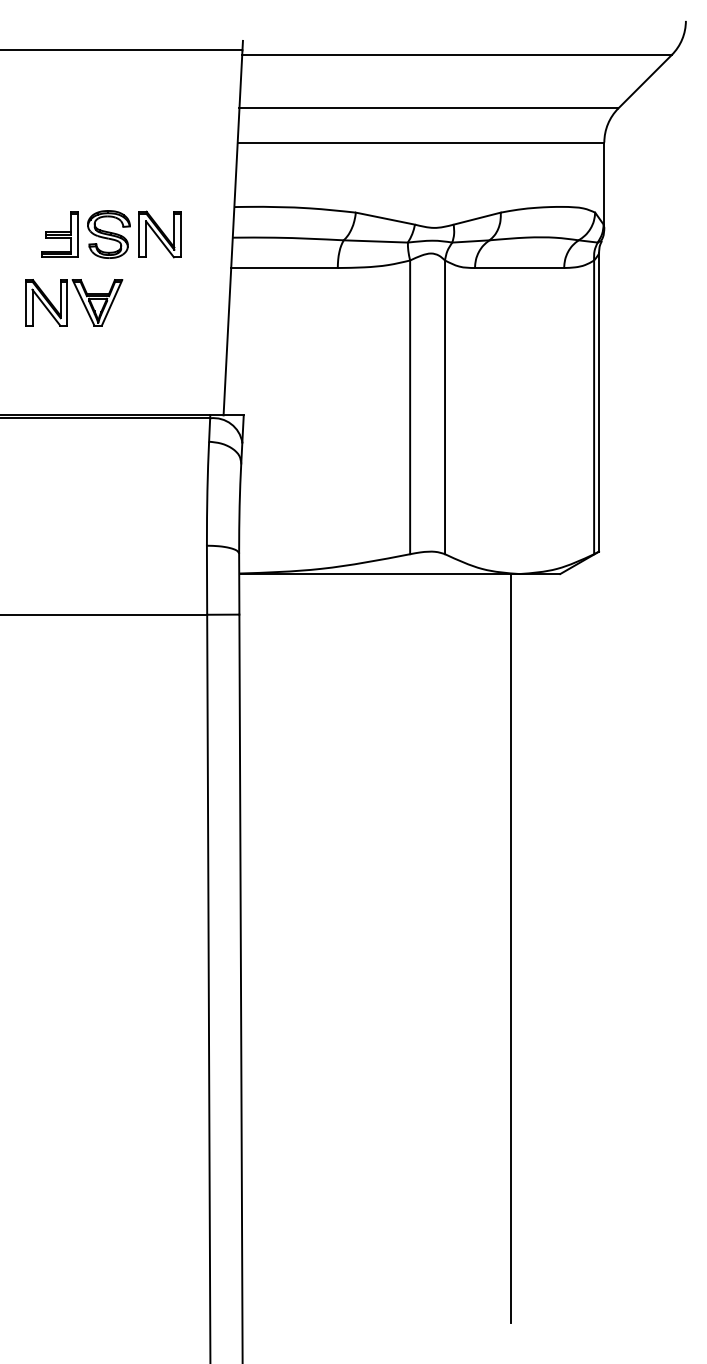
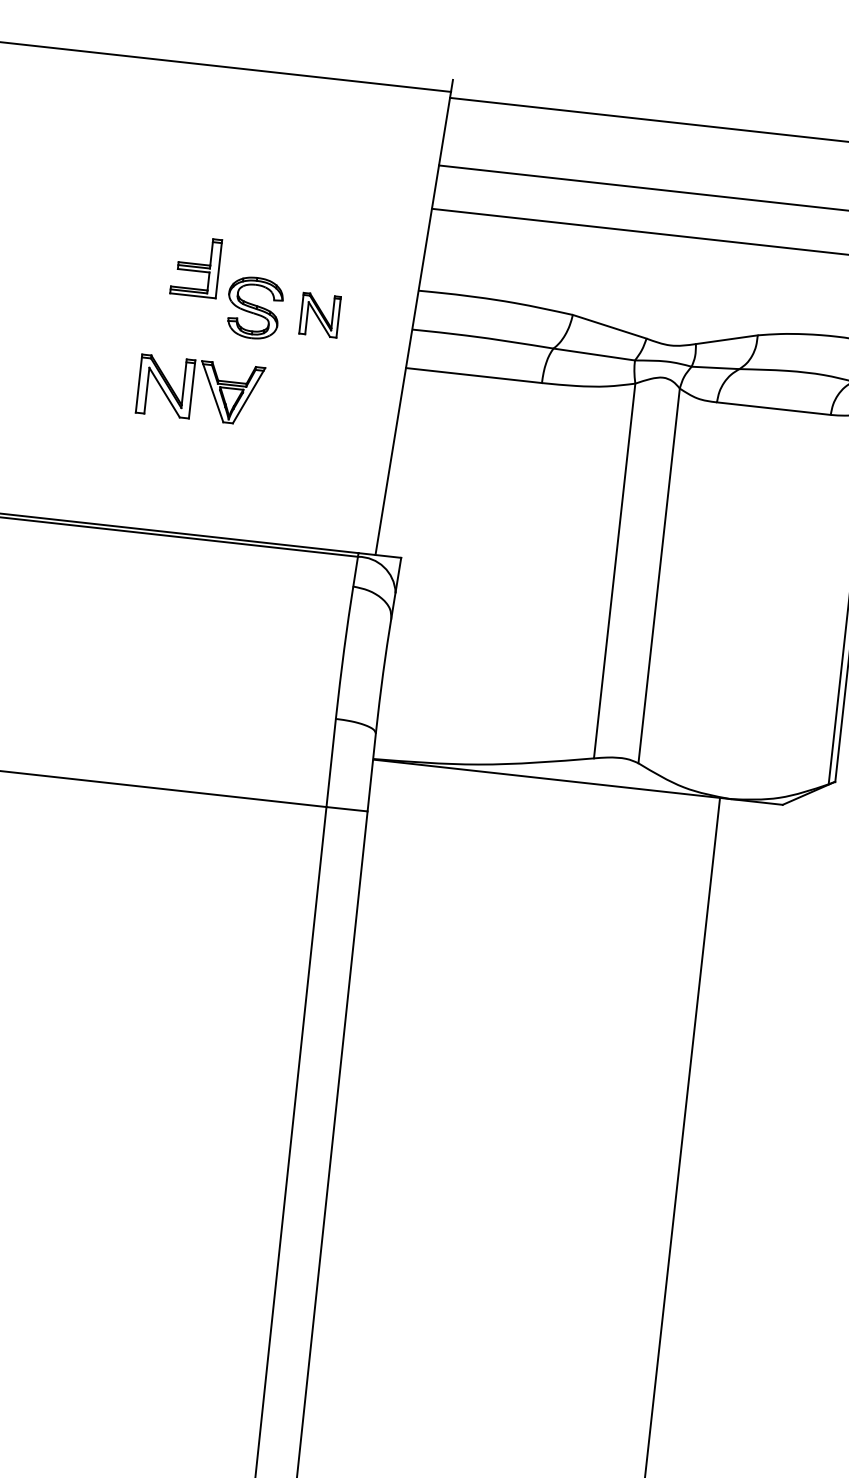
part: (59, 234) -> (195, 266), moved
part: (159, 234) -> (319, 315), size x0.7

